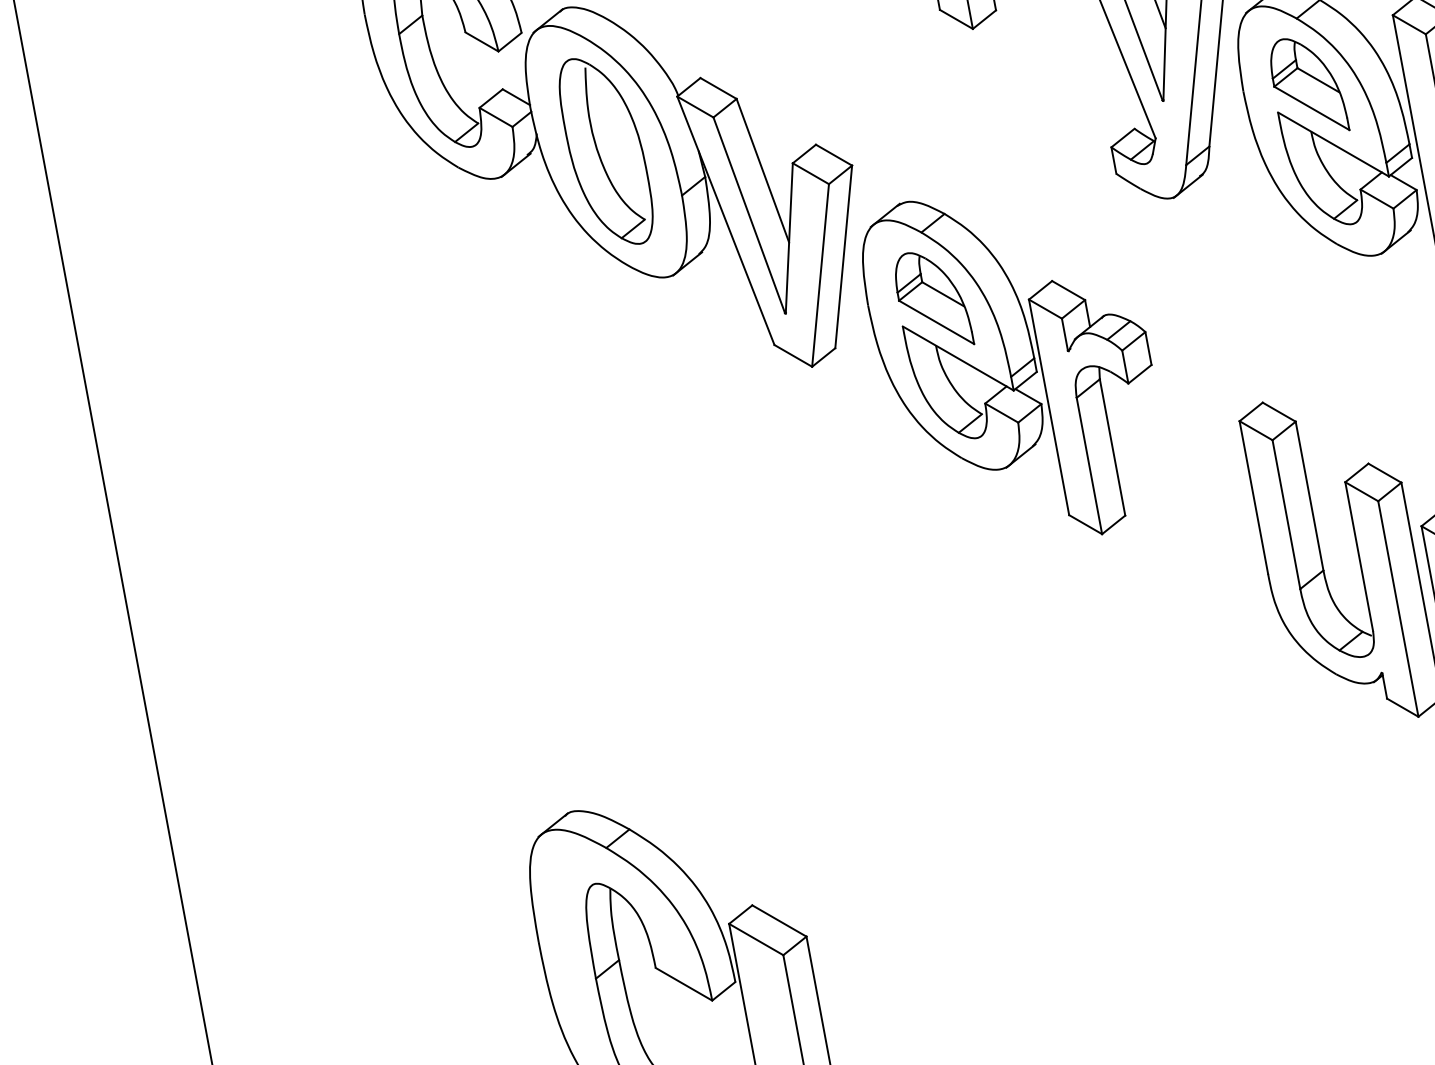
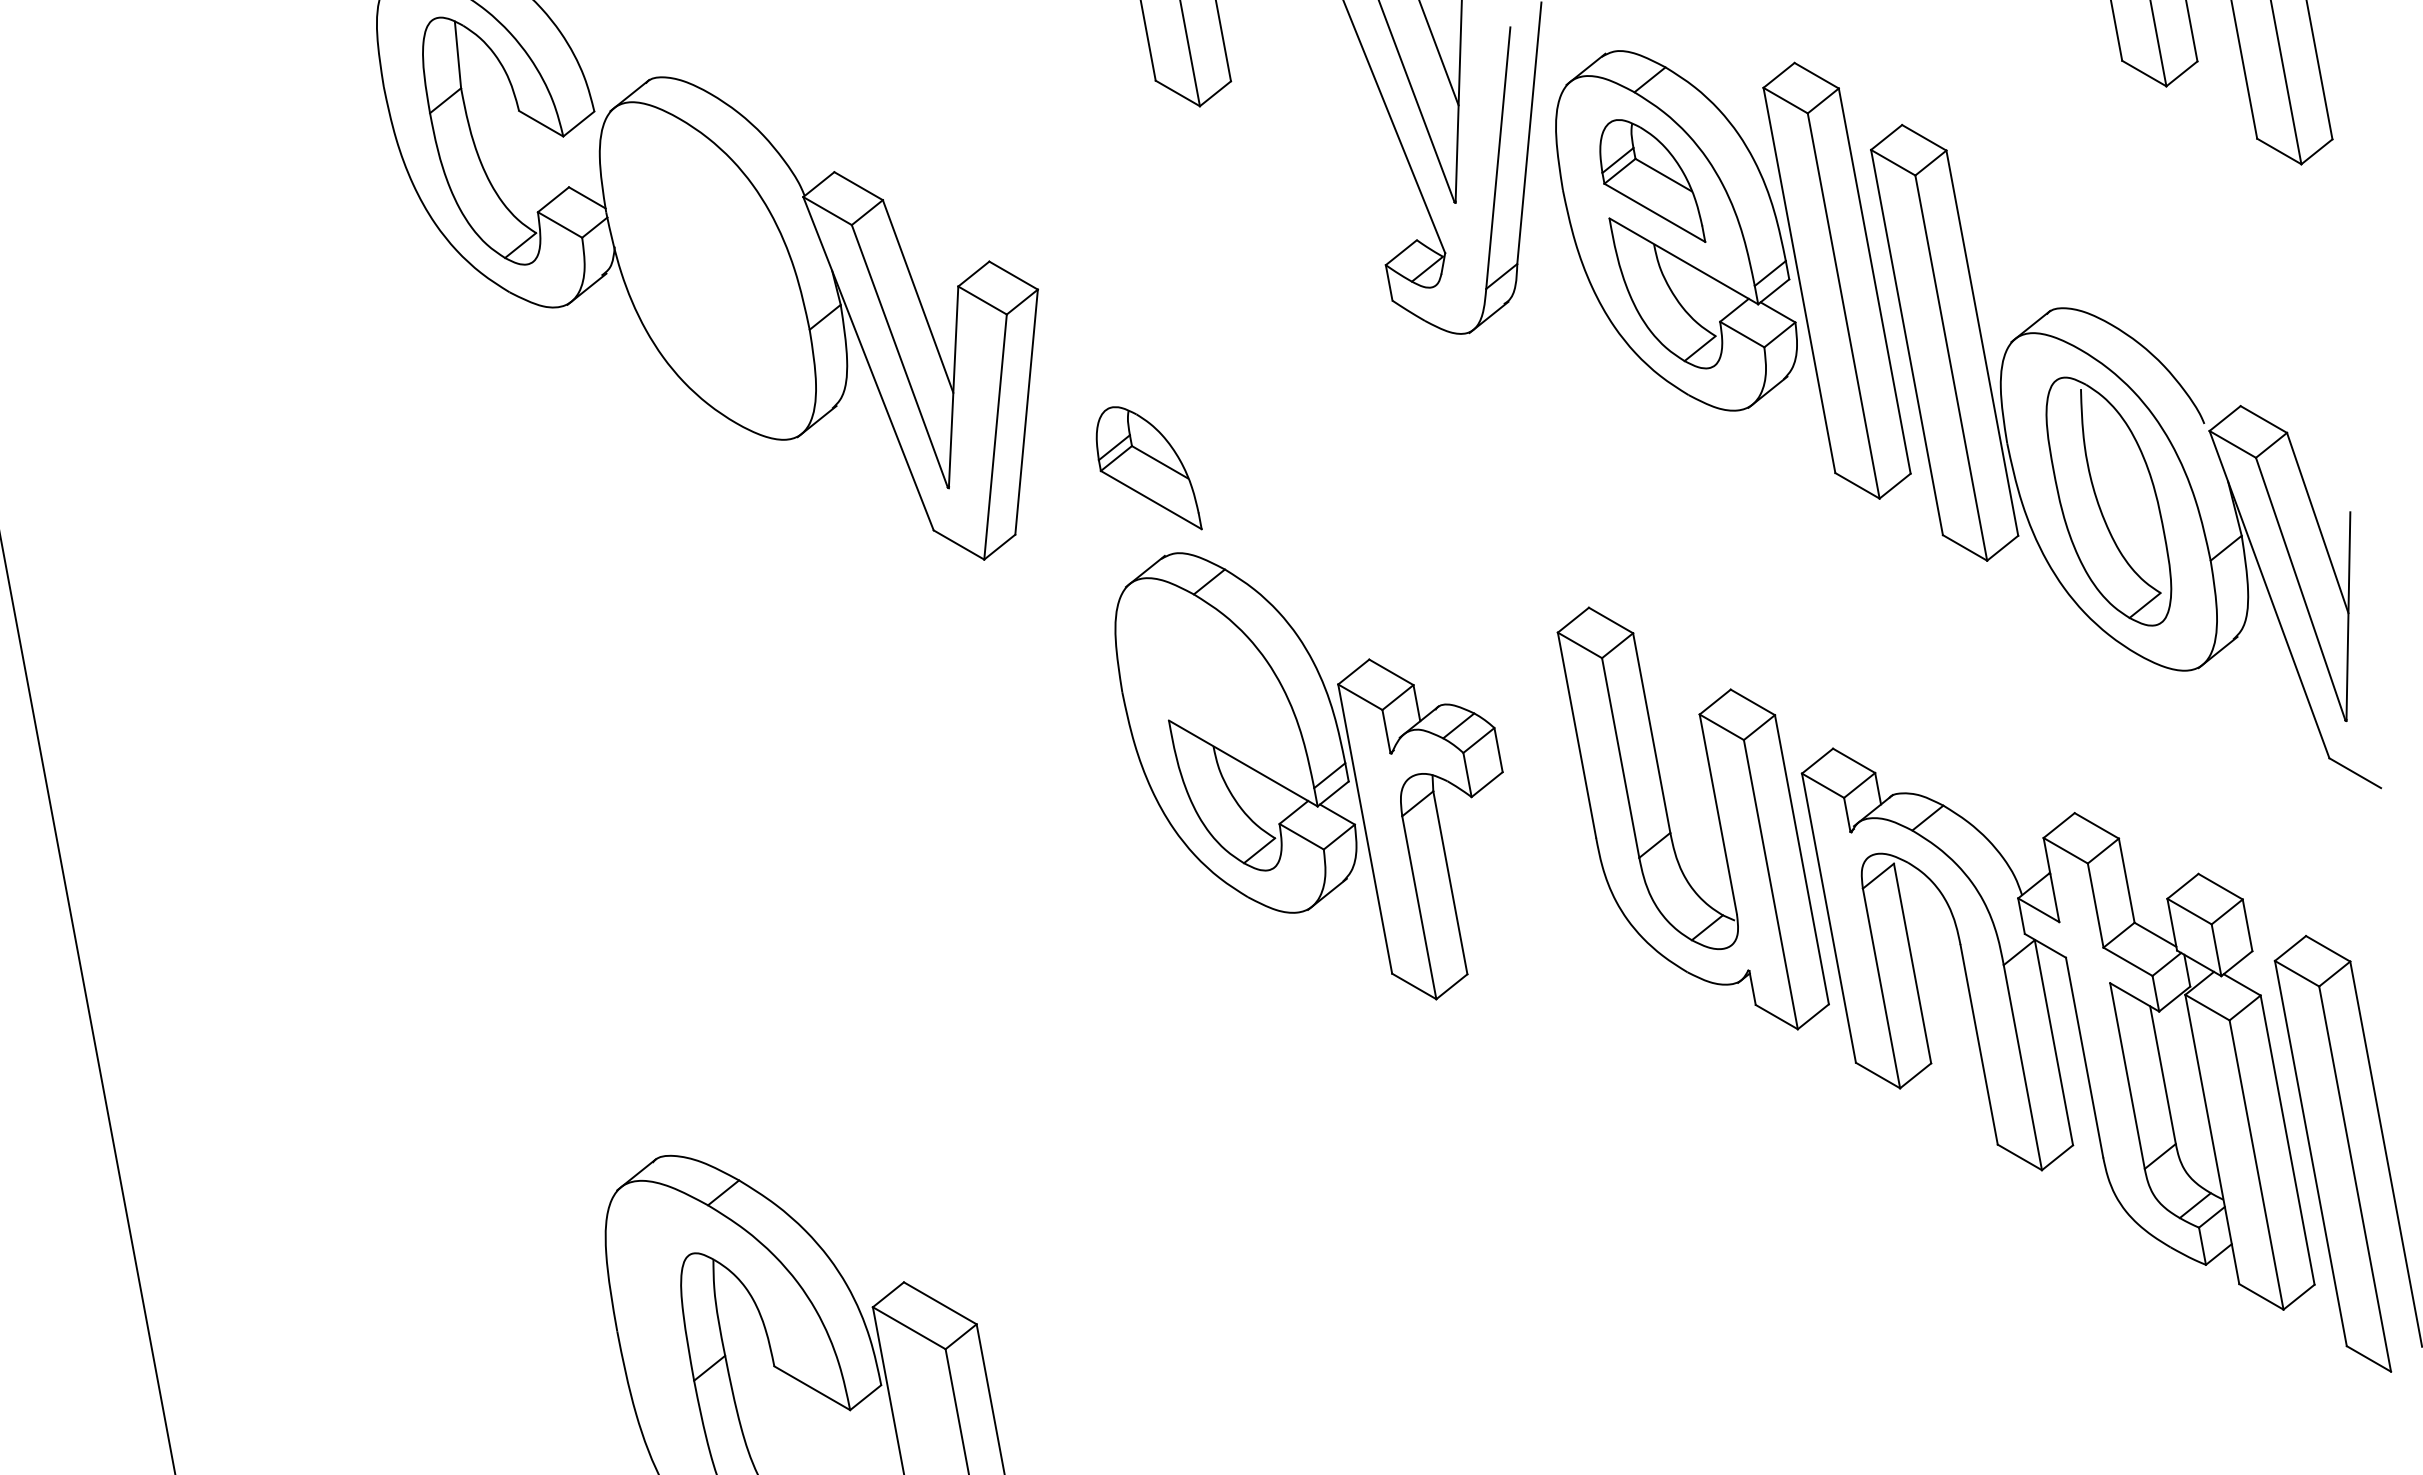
part: (605, 151) -> (707, 270), removed
part: (1006, 368) -> (1308, 776), moved

